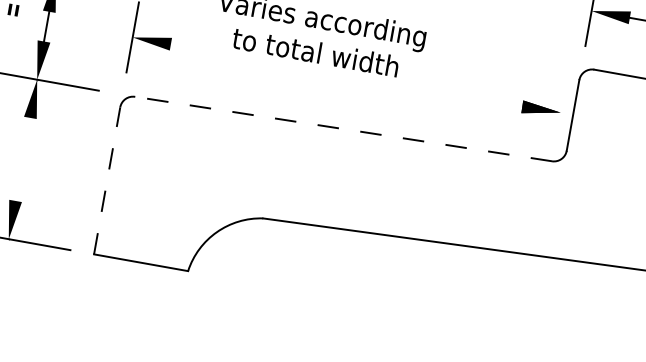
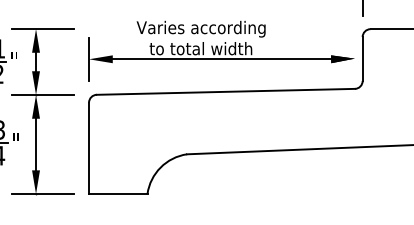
line: (345, 75) -> (221, 59), added
line: (343, 128) -> (225, 91), dashed -> solid
line: (23, 159) -> (36, 144), added
line: (107, 181) -> (89, 148), dashed -> solid

